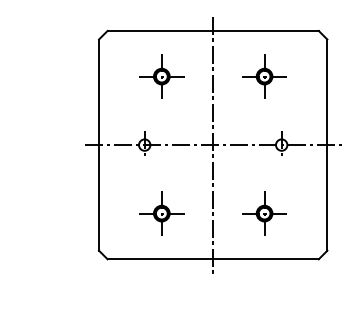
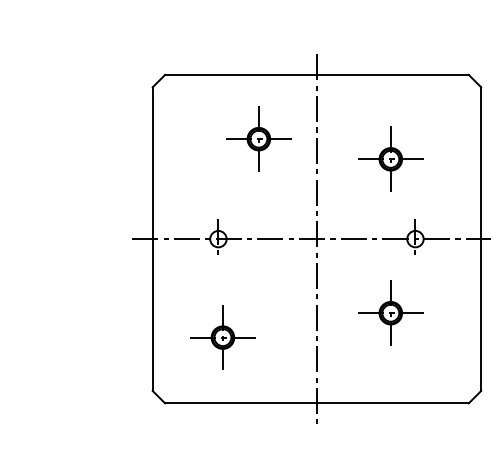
part: (161, 76) -> (258, 139), moved
part: (264, 76) -> (390, 159), moved
part: (161, 213) -> (222, 337), moved
part: (264, 213) -> (390, 313), moved

